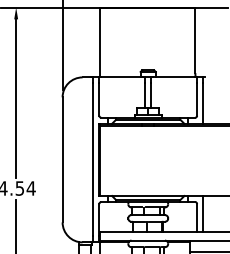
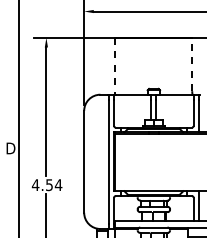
line: (195, 40) -> (192, 64), solid -> dashed
line: (99, 42) -> (114, 66), solid -> dashed

